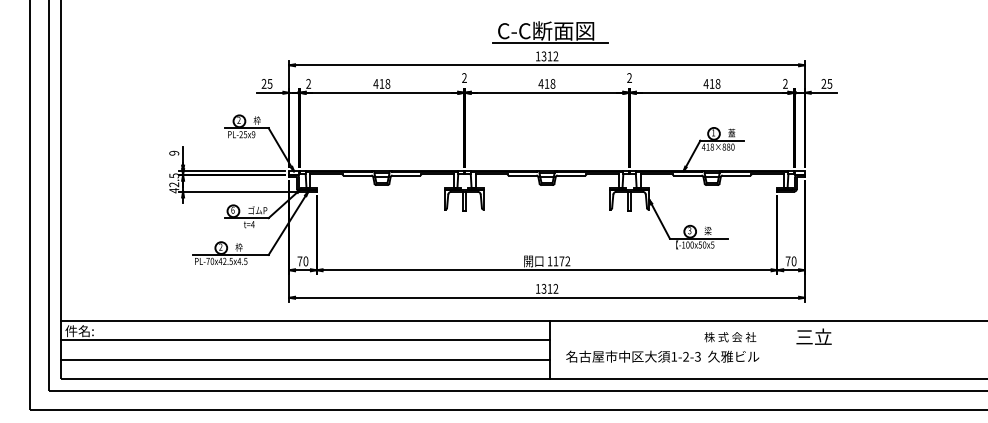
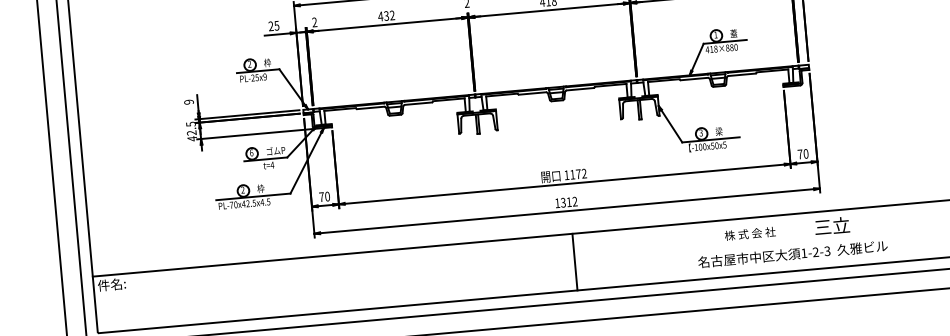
text: (384, 83) -> (389, 15), 418 -> 432
line: (305, 340) -> (334, 274), removed
text: (662, 356) -> (792, 254), moved
line: (305, 359) -> (335, 292), removed

